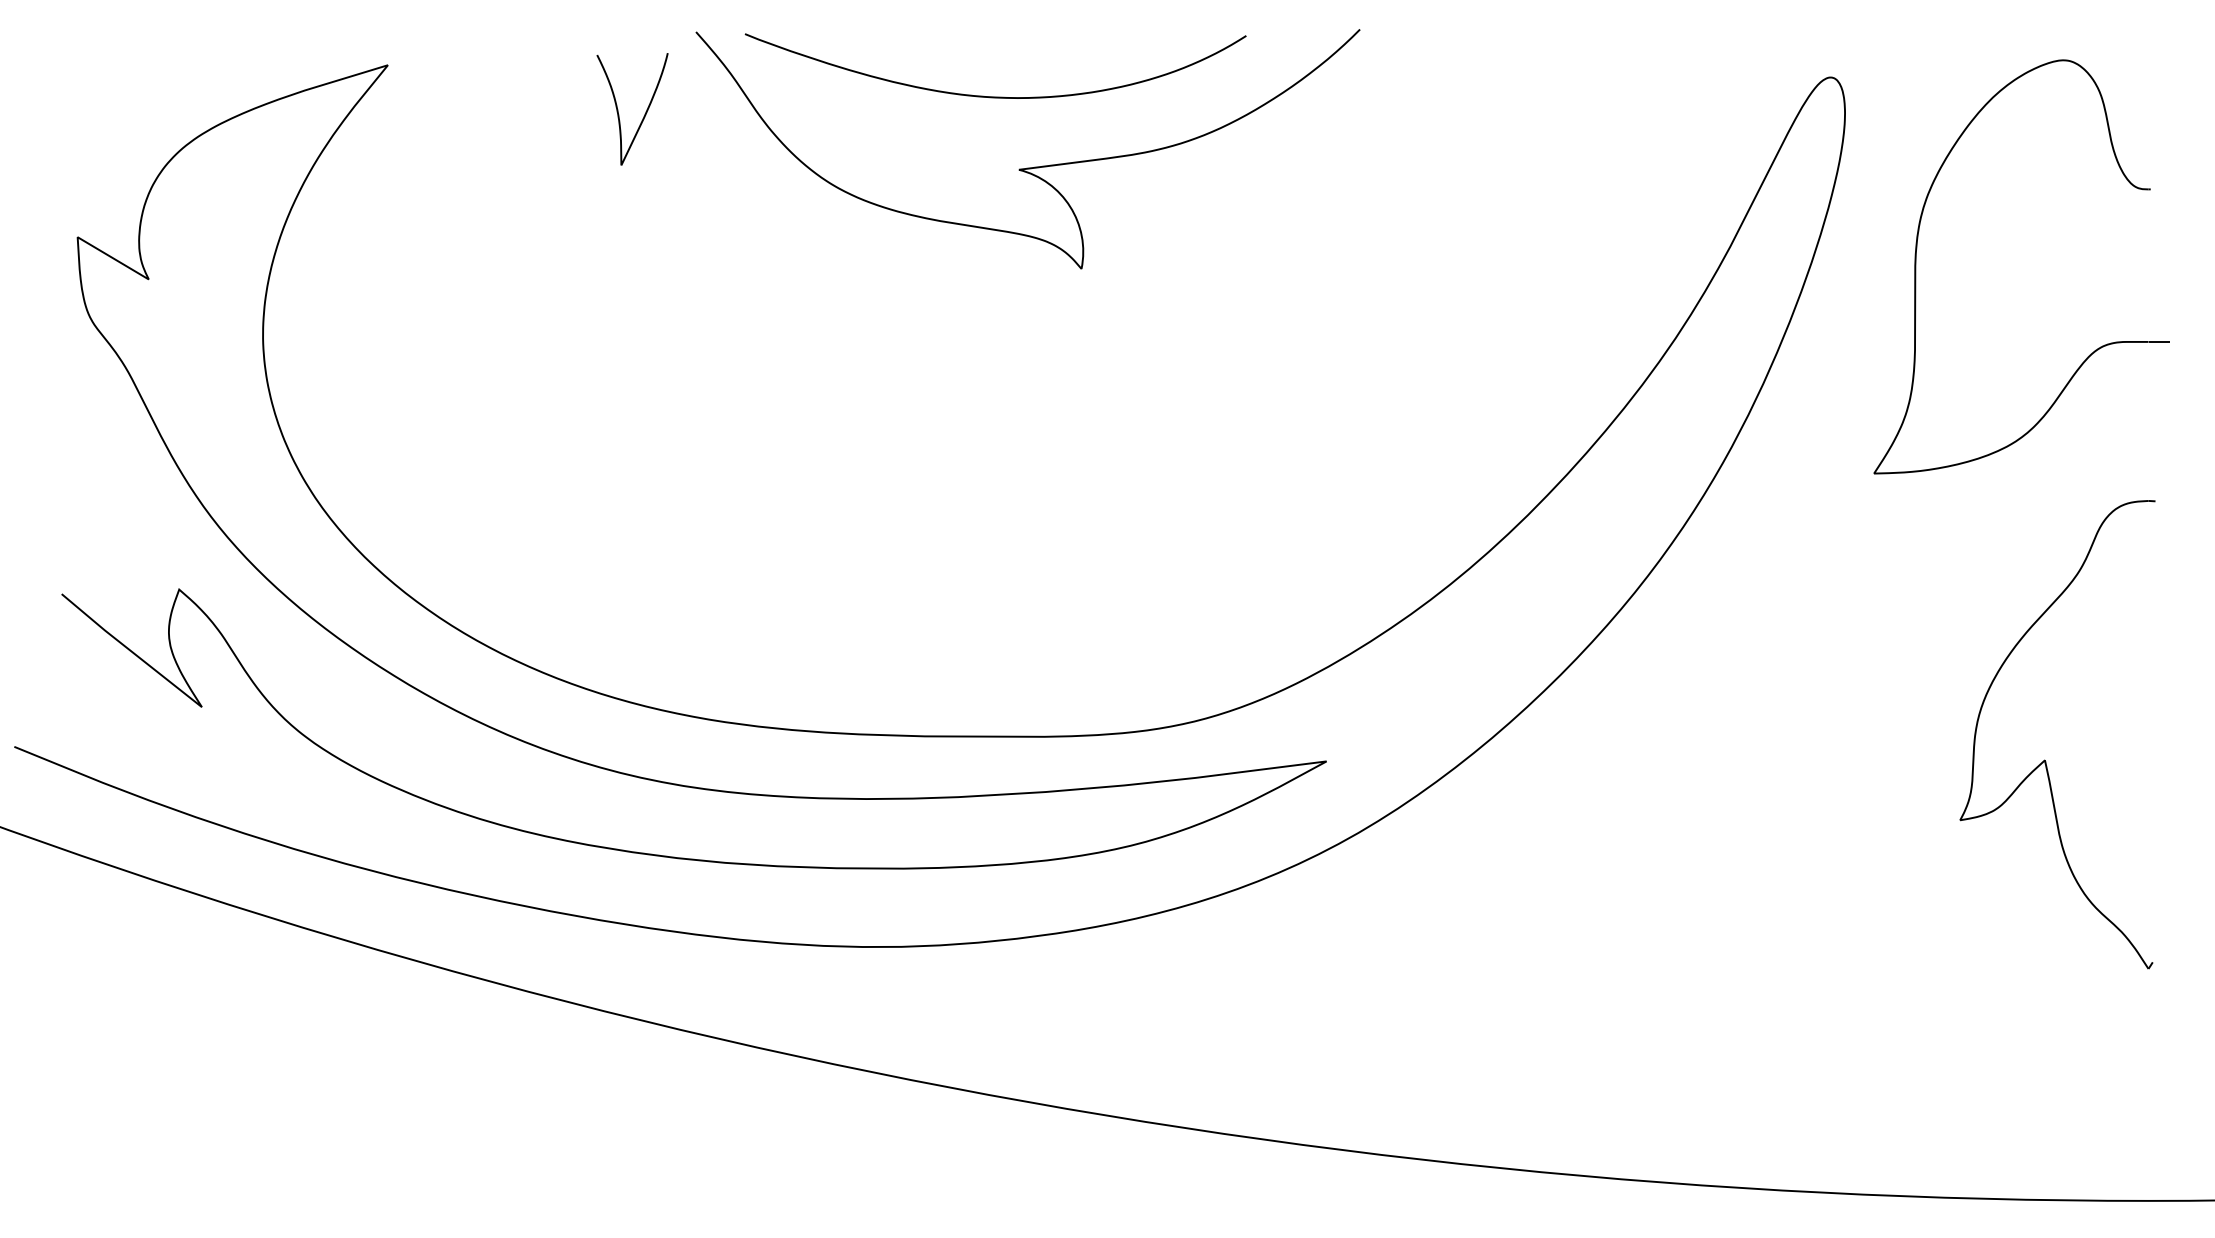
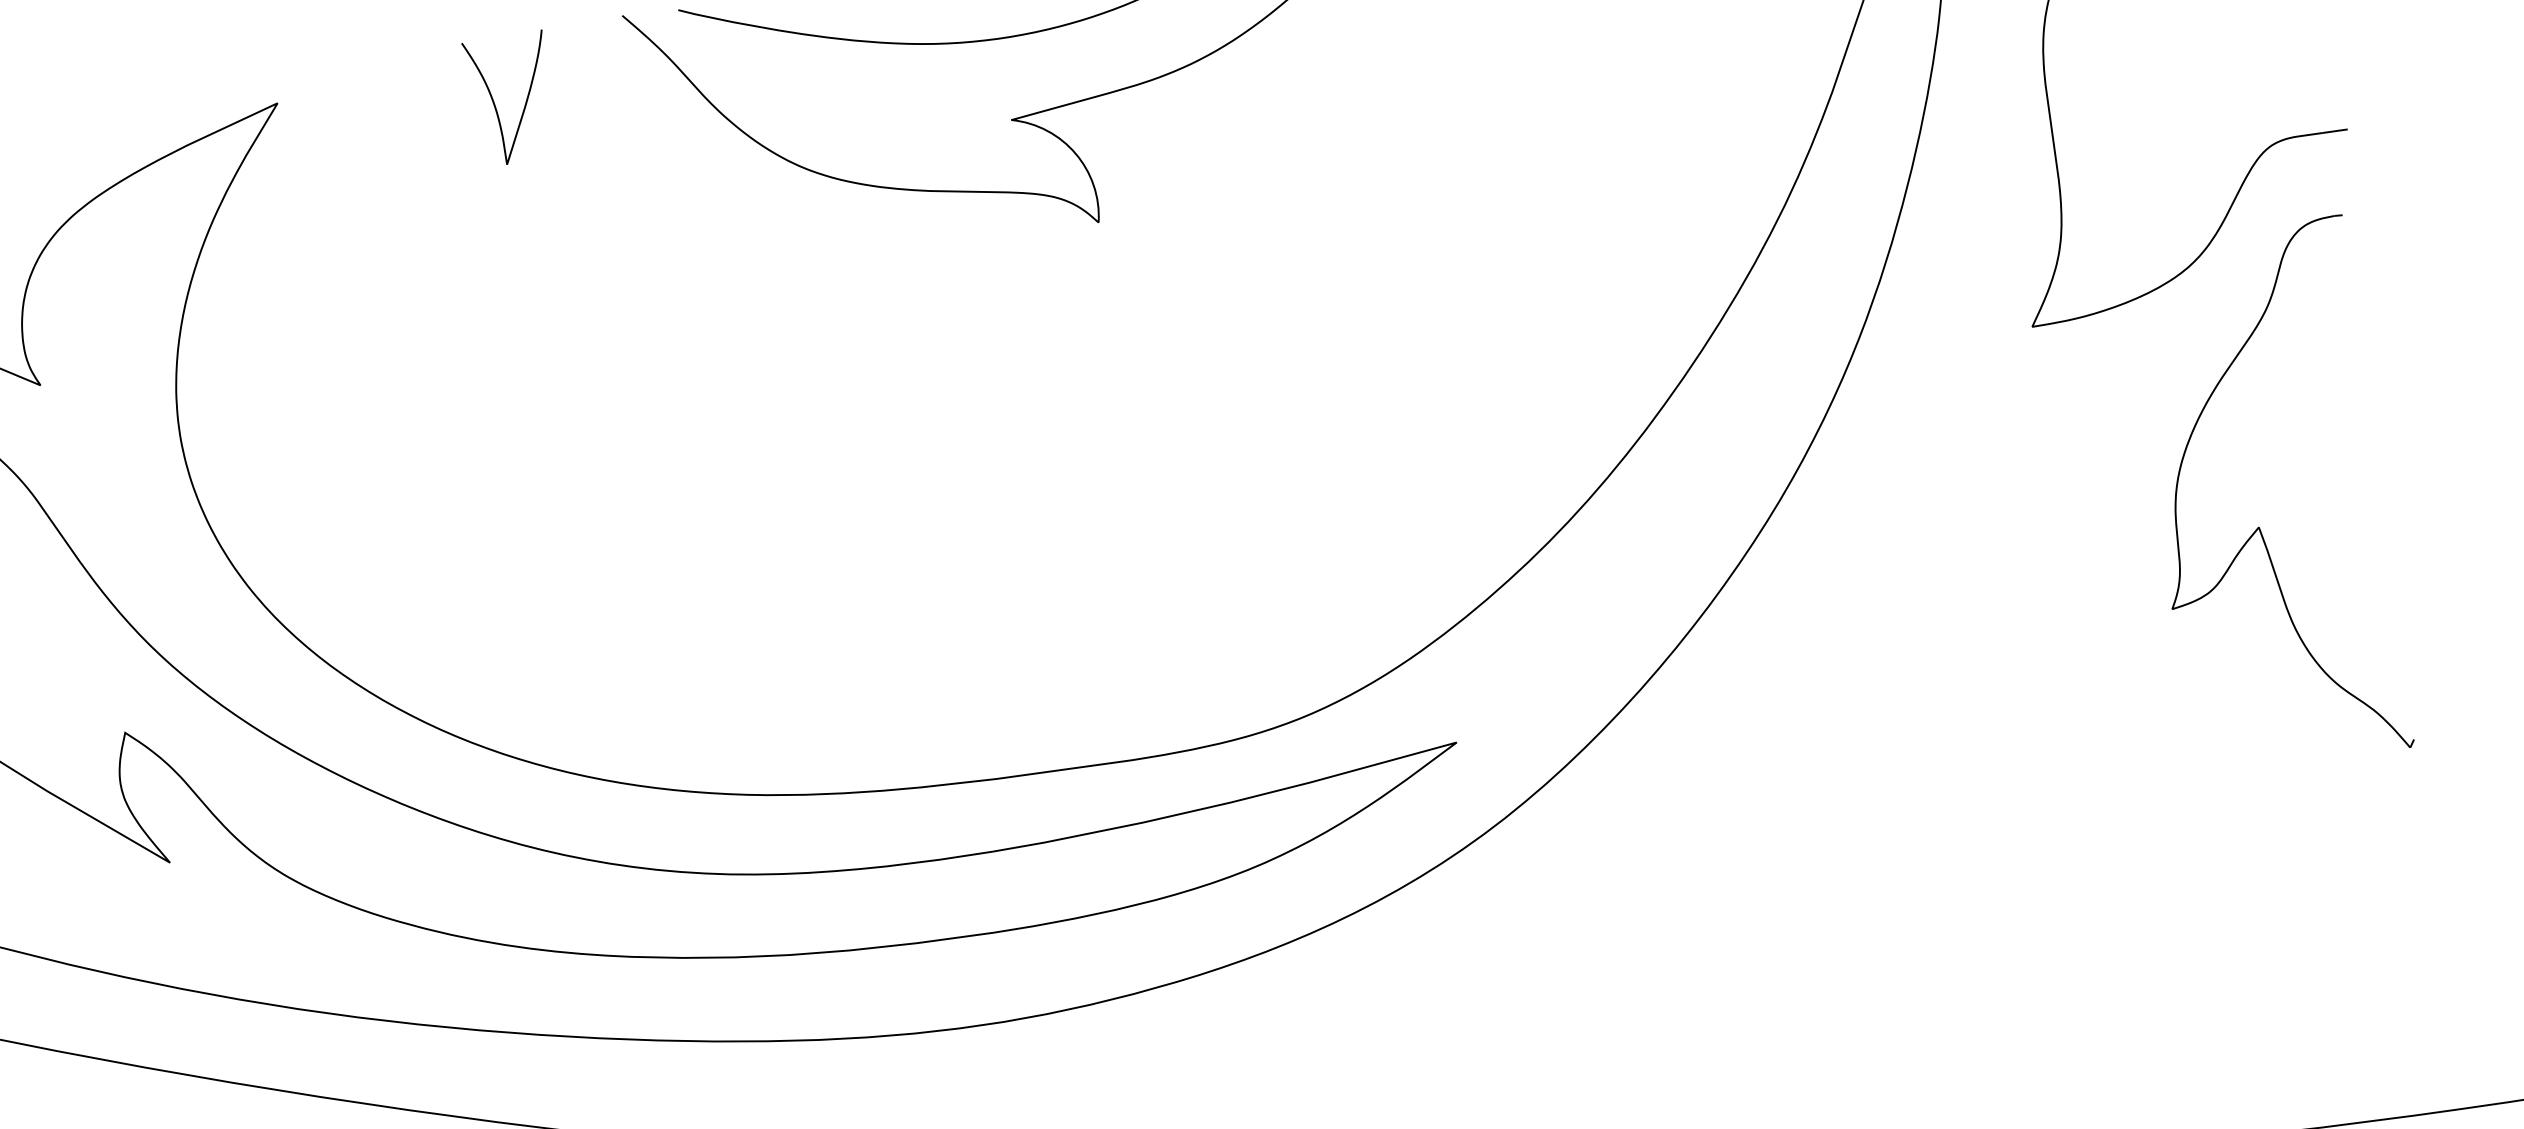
curve: (644, 114) -> (525, 103), moved
part: (2044, 759) -> (2258, 526), moved

